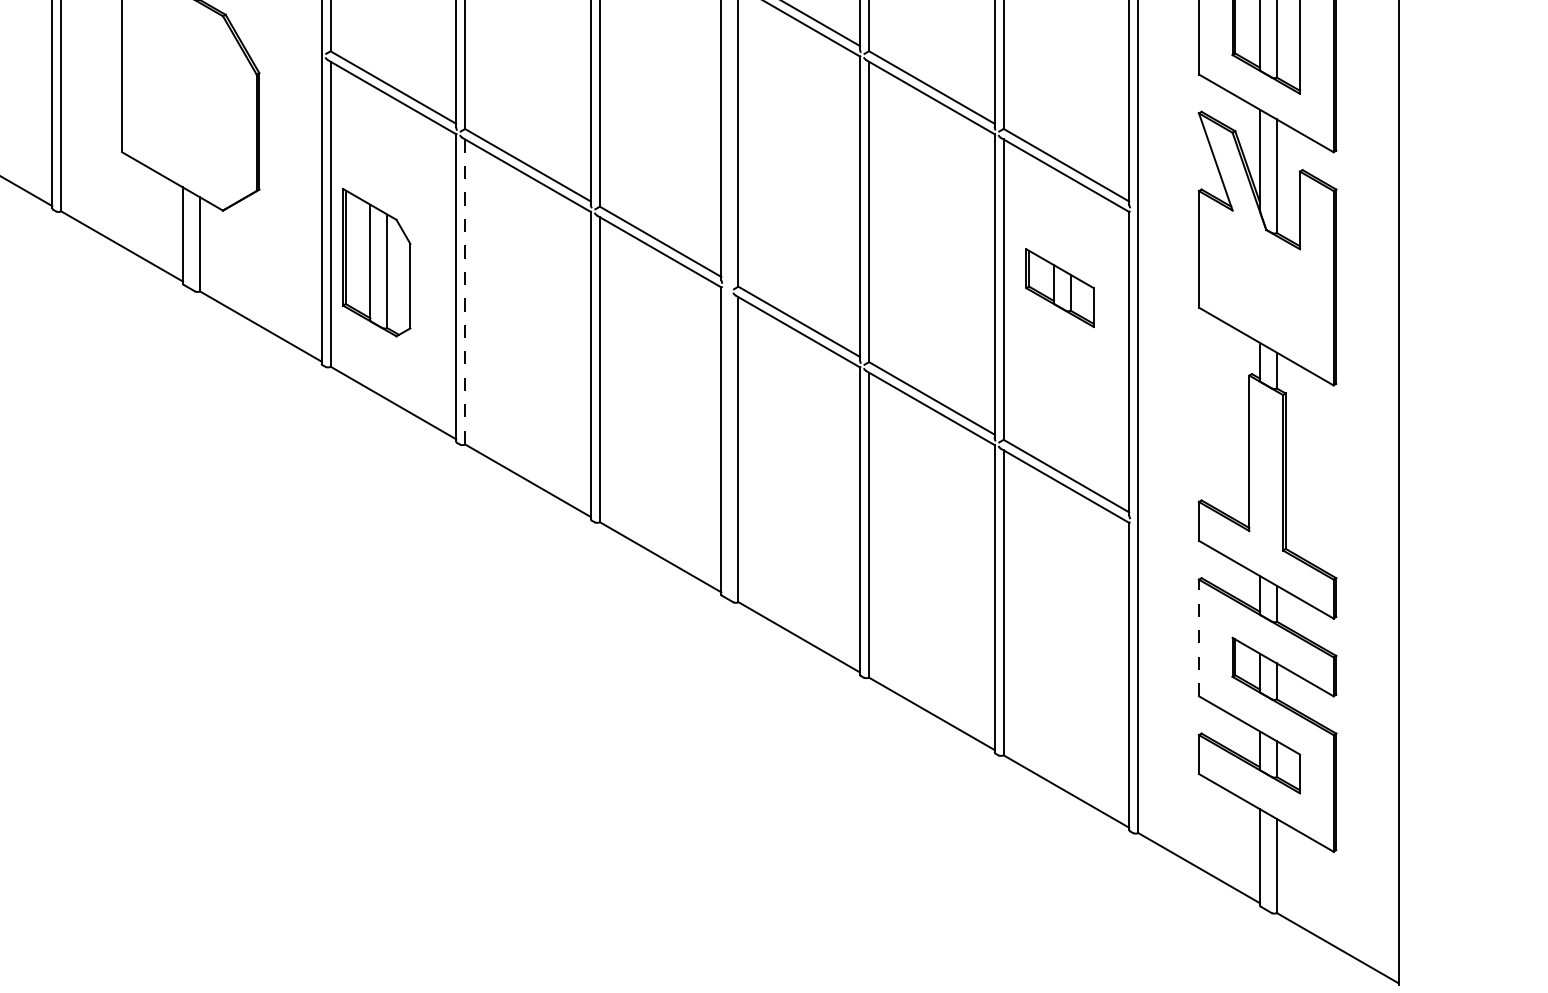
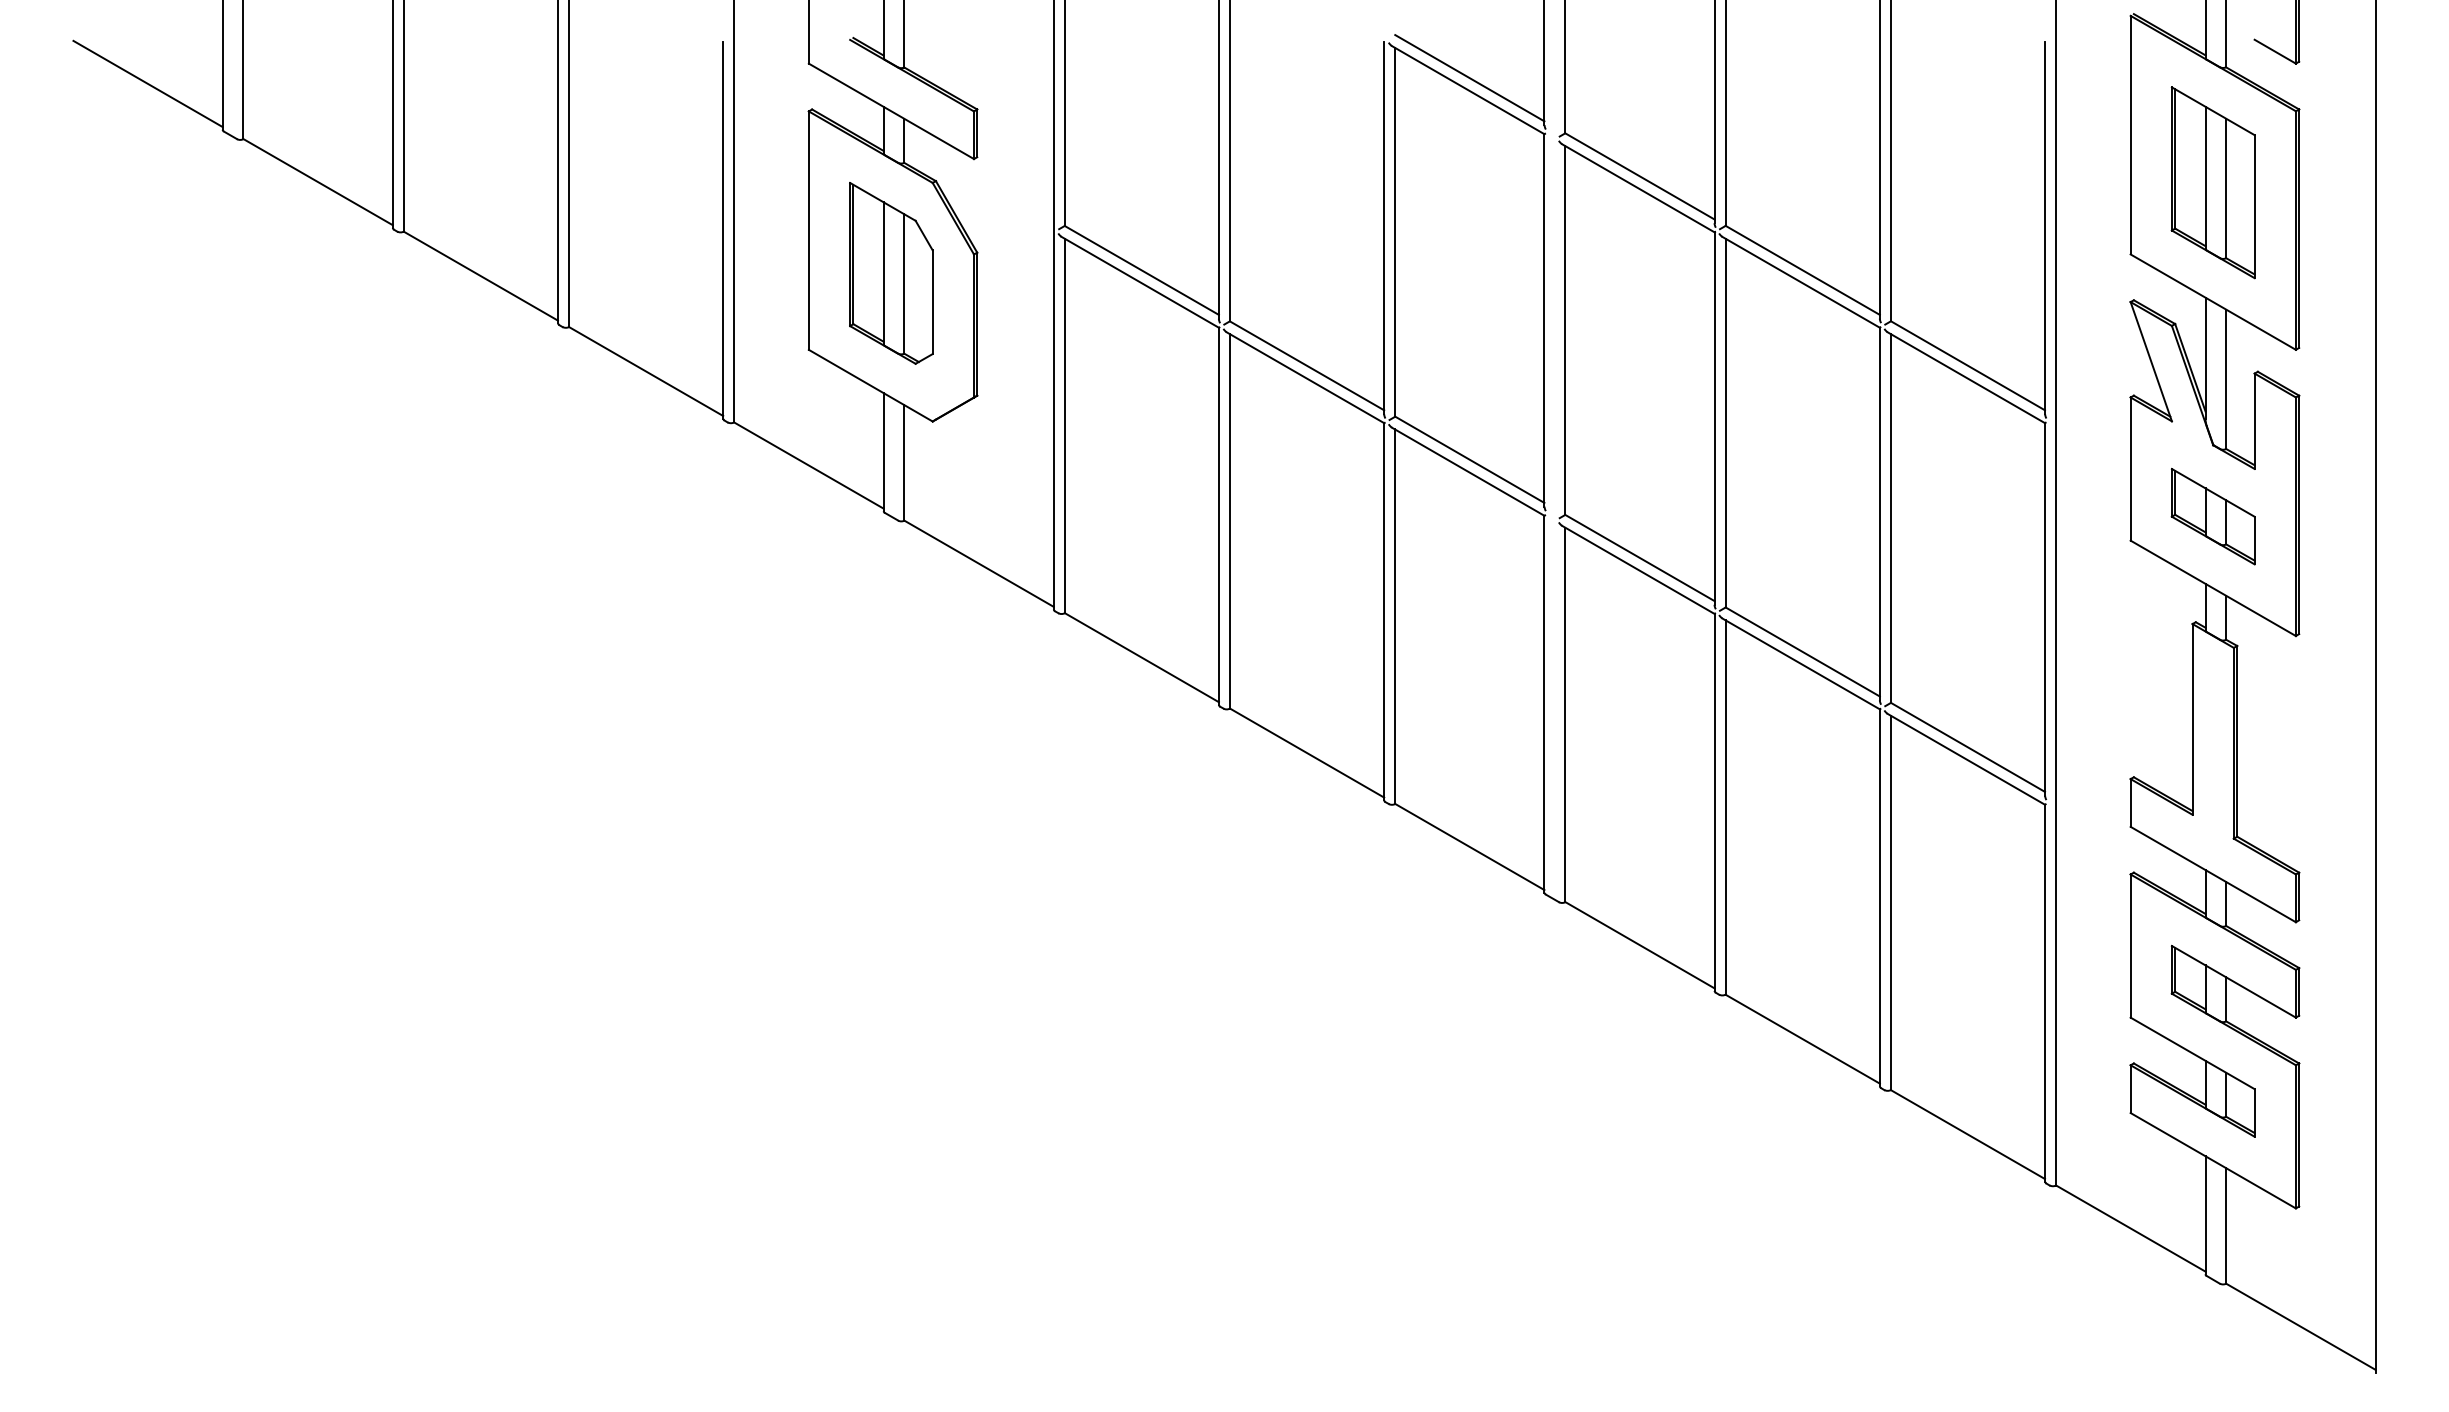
part: (376, 262) -> (891, 273), moved
part: (1059, 288) -> (2212, 516), moved
line: (464, 292) -> (1229, 521), dashed -> solid
line: (1198, 638) -> (2130, 946), dashed -> solid

